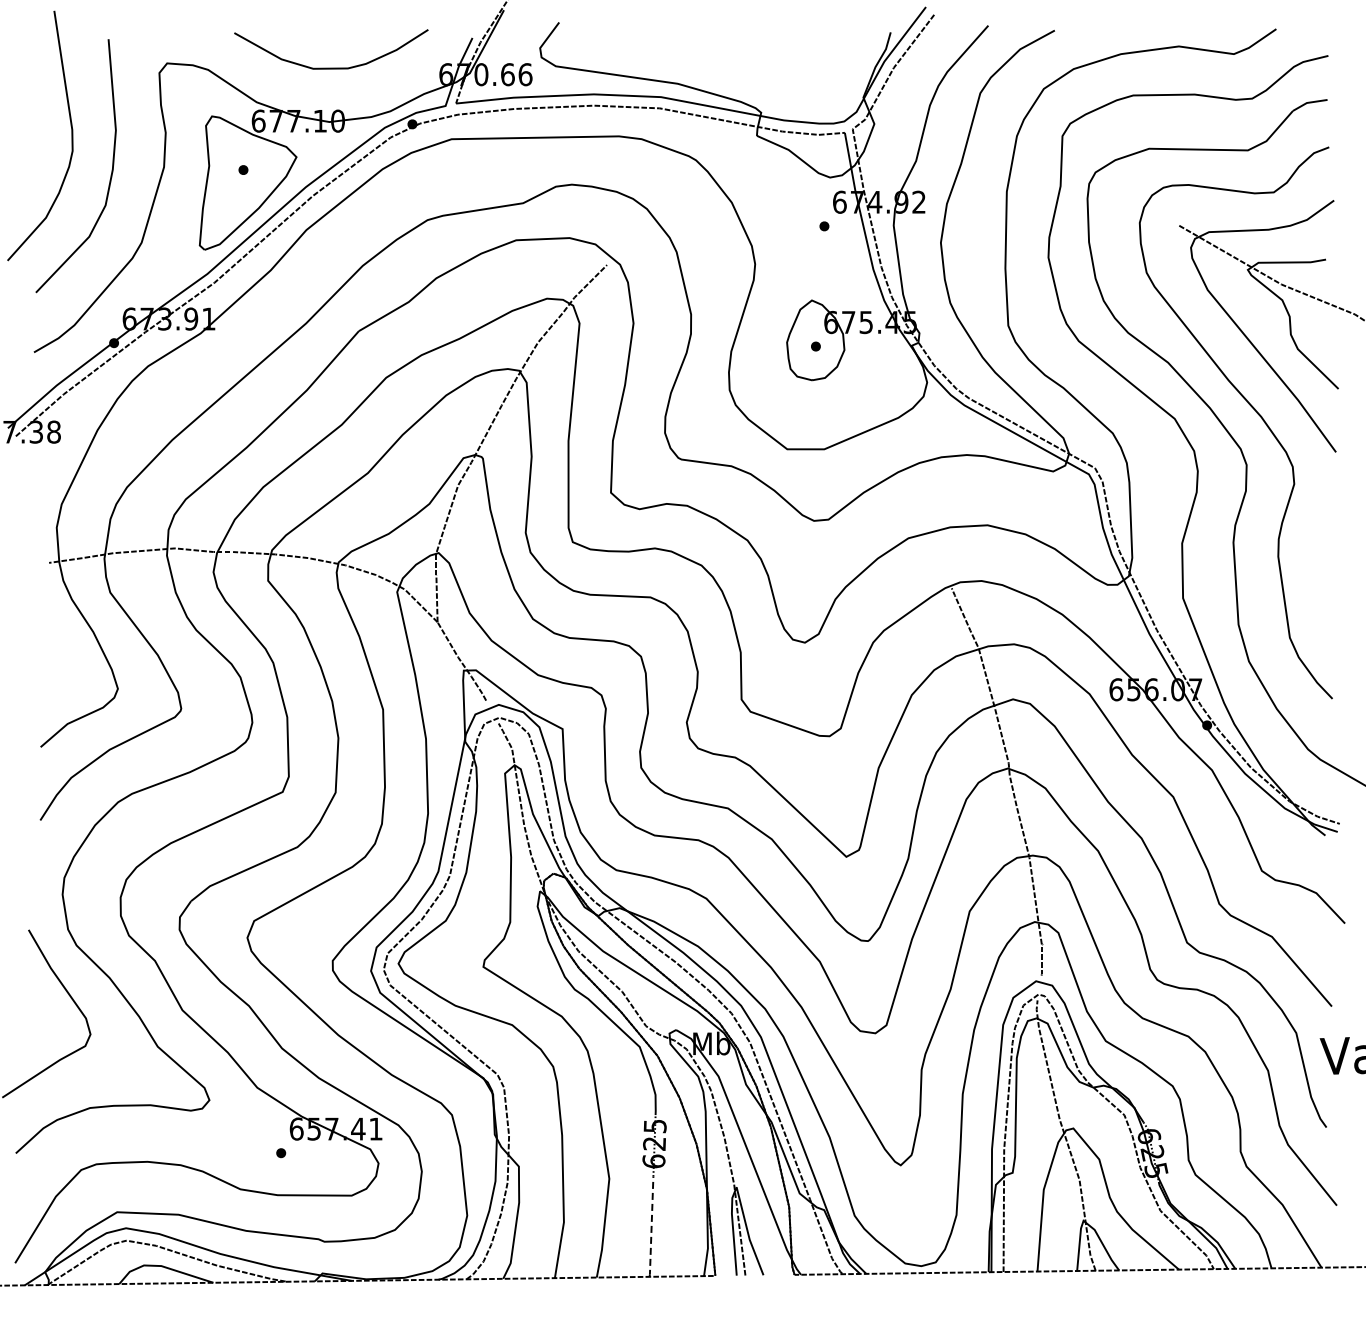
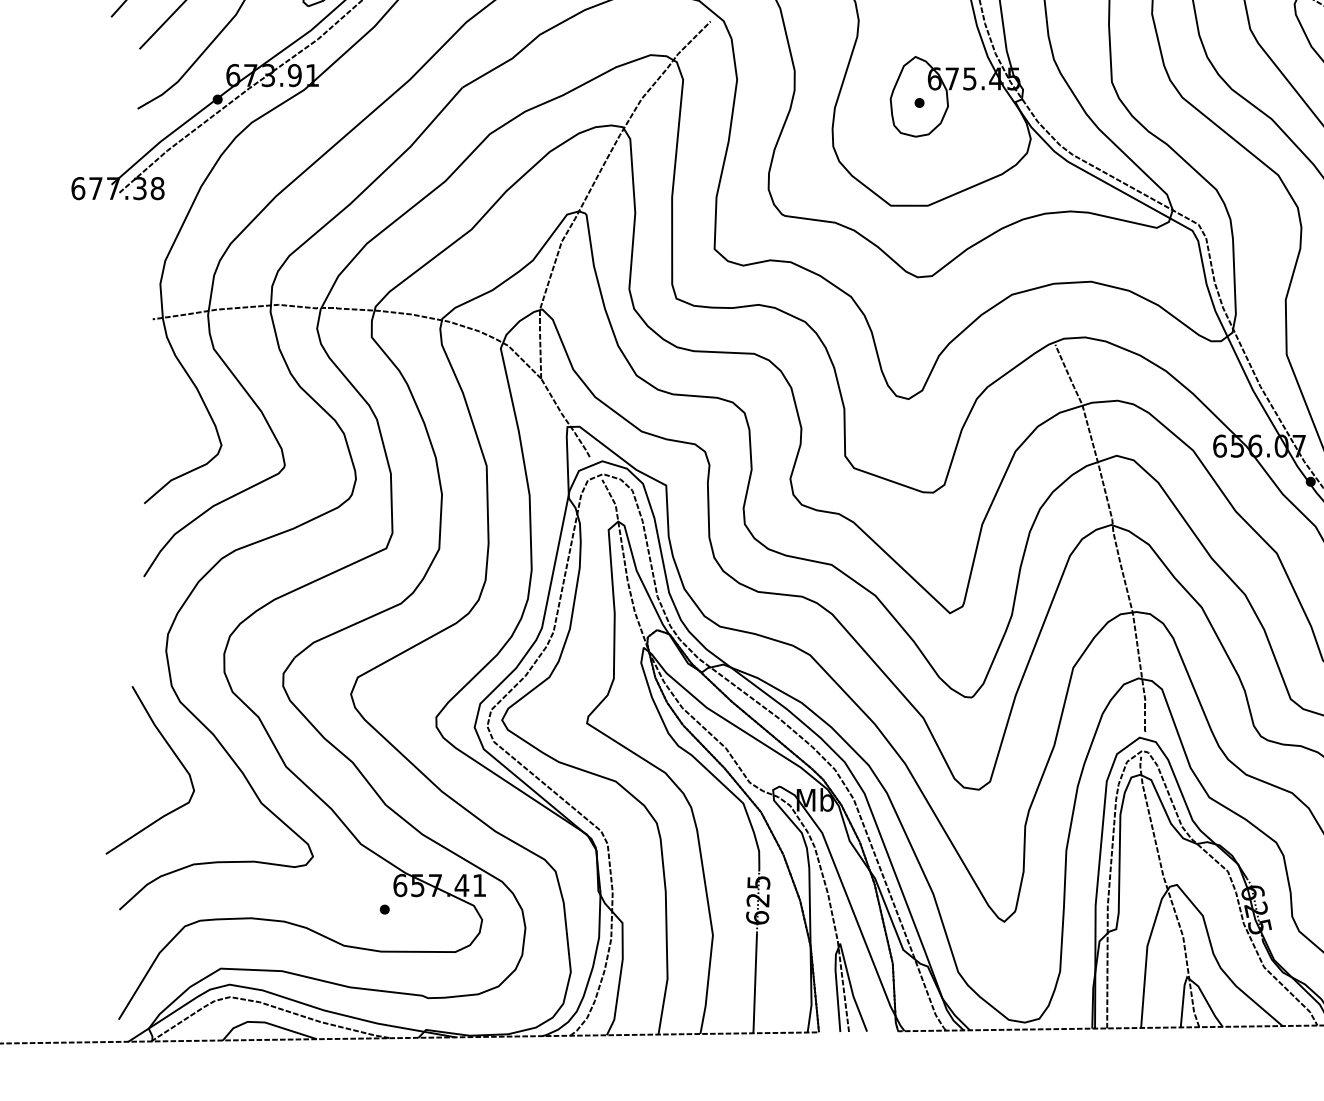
line: (651, 1227) -> (755, 983), dashed -> solid

